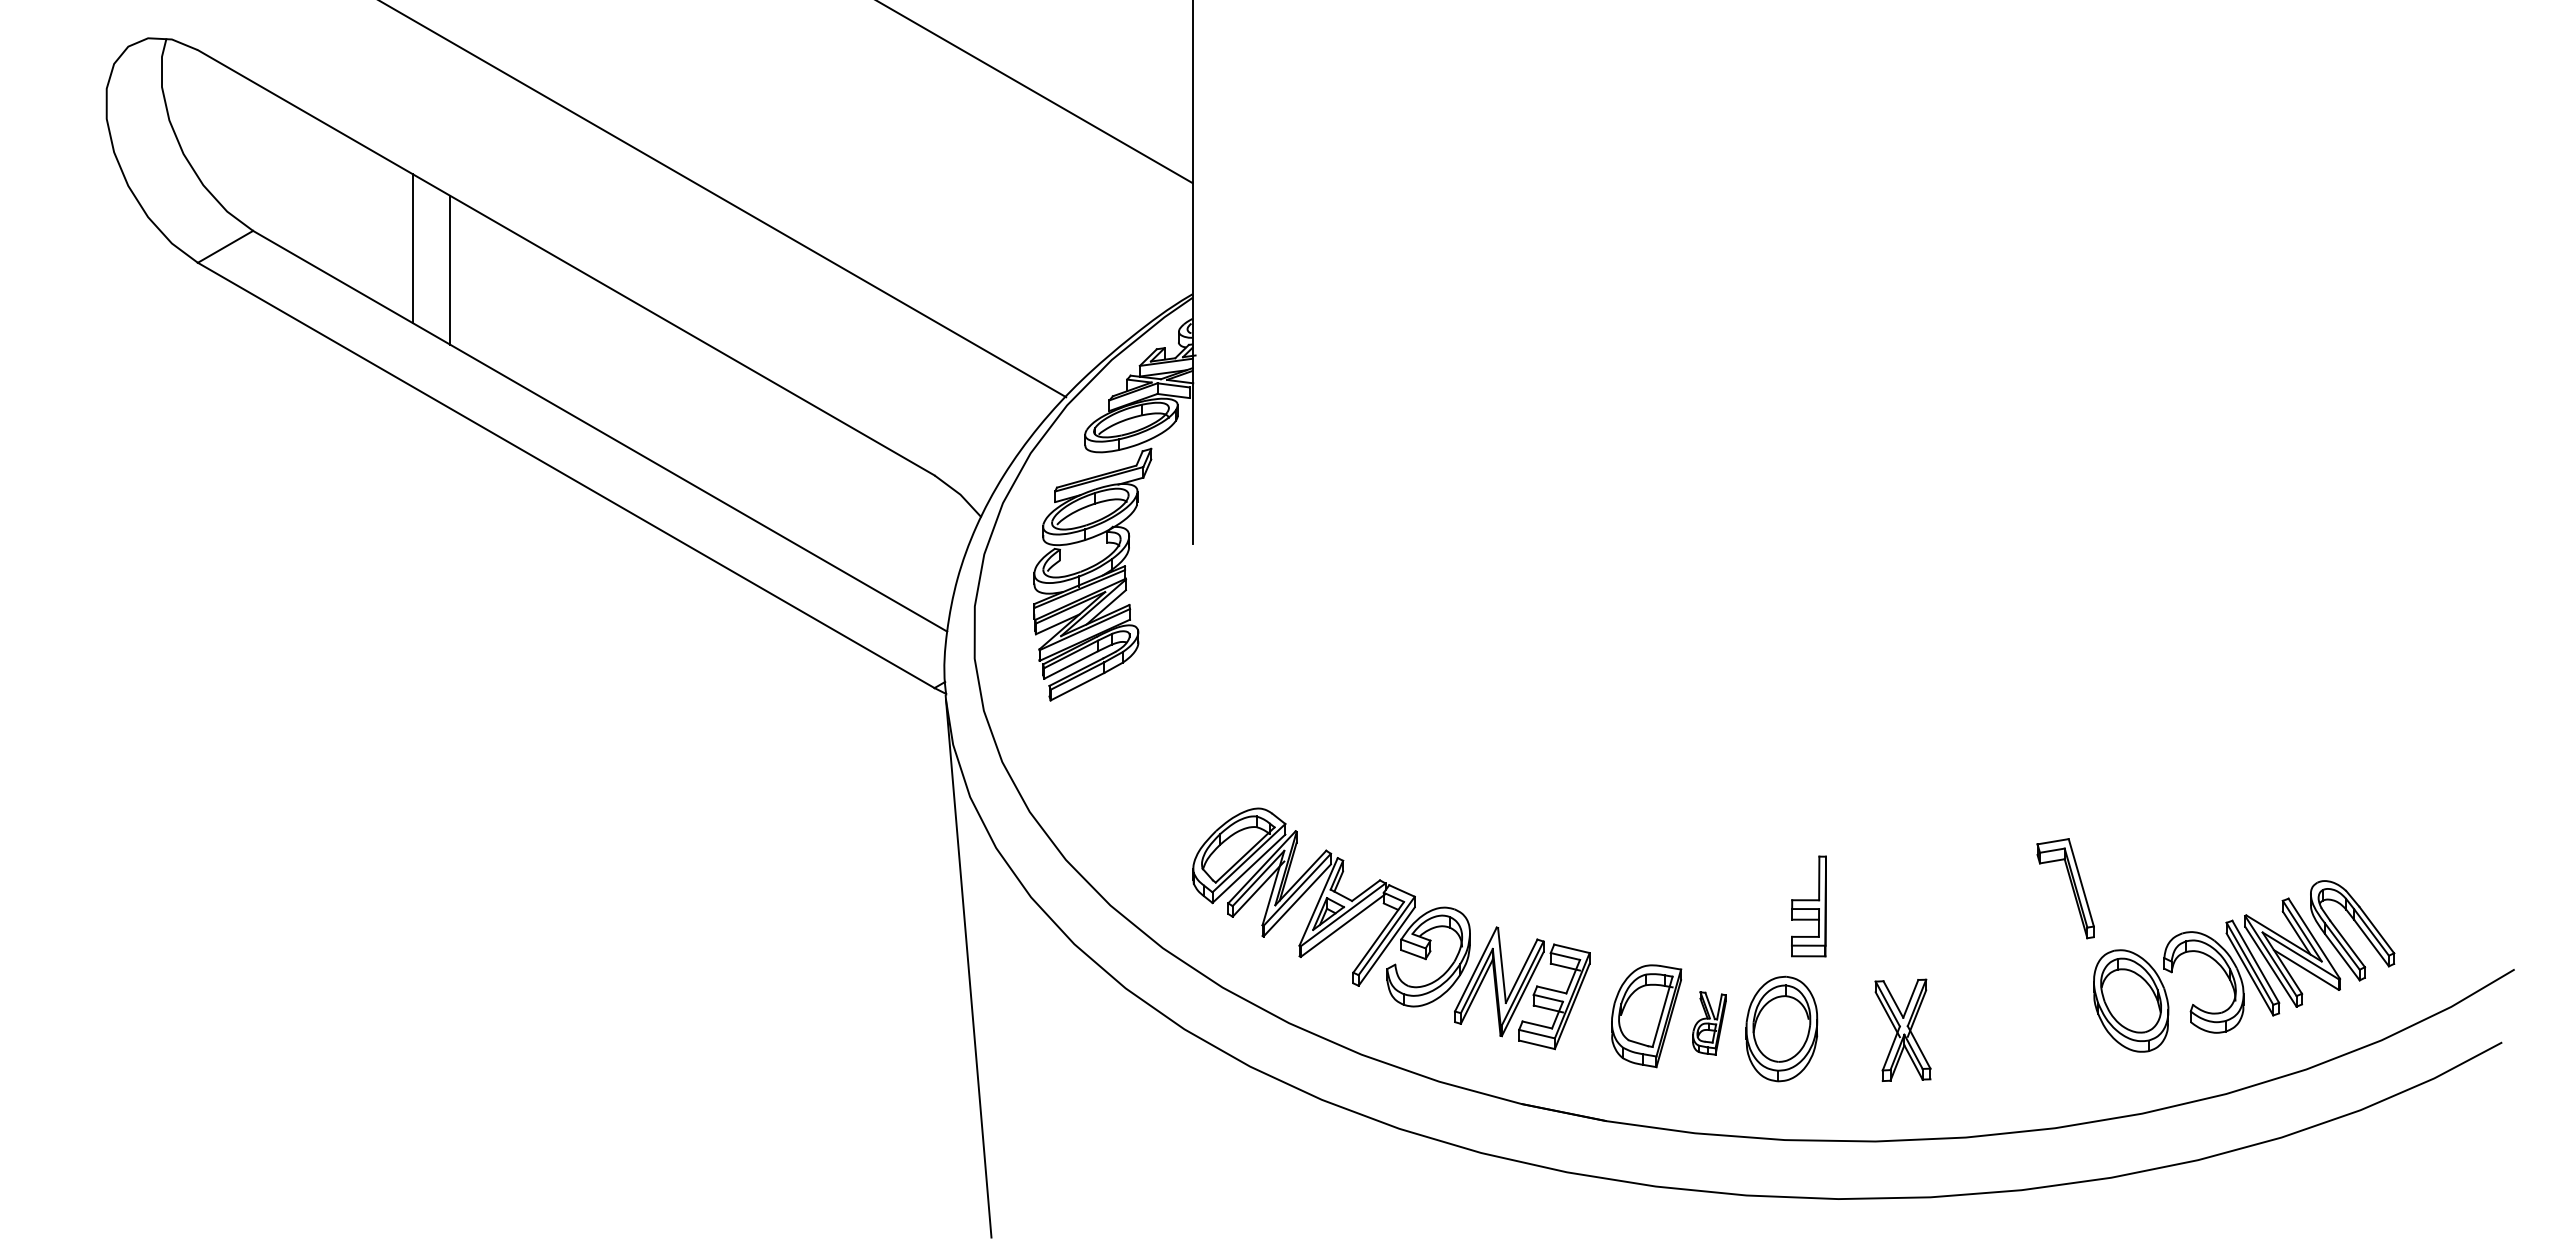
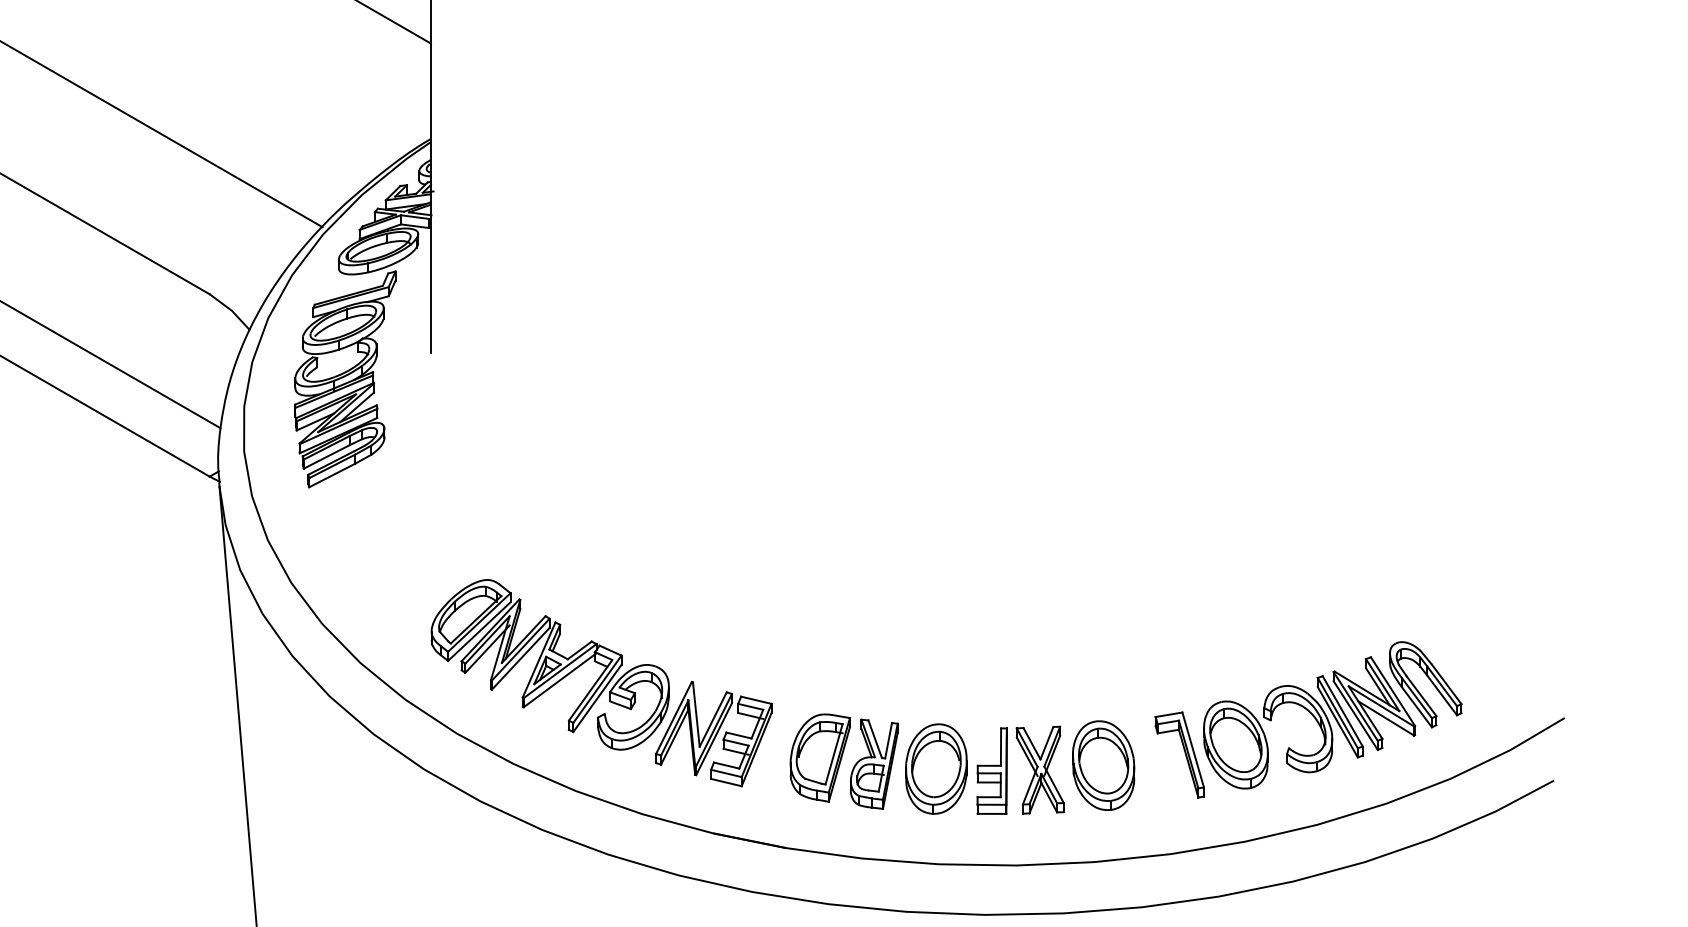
part: (2071, 887) -> (1184, 754), moved
part: (1808, 906) -> (991, 771), moved
part: (1709, 1023) -> (874, 764), size x1.67
part: (1976, 1024) -> (1103, 765), added

